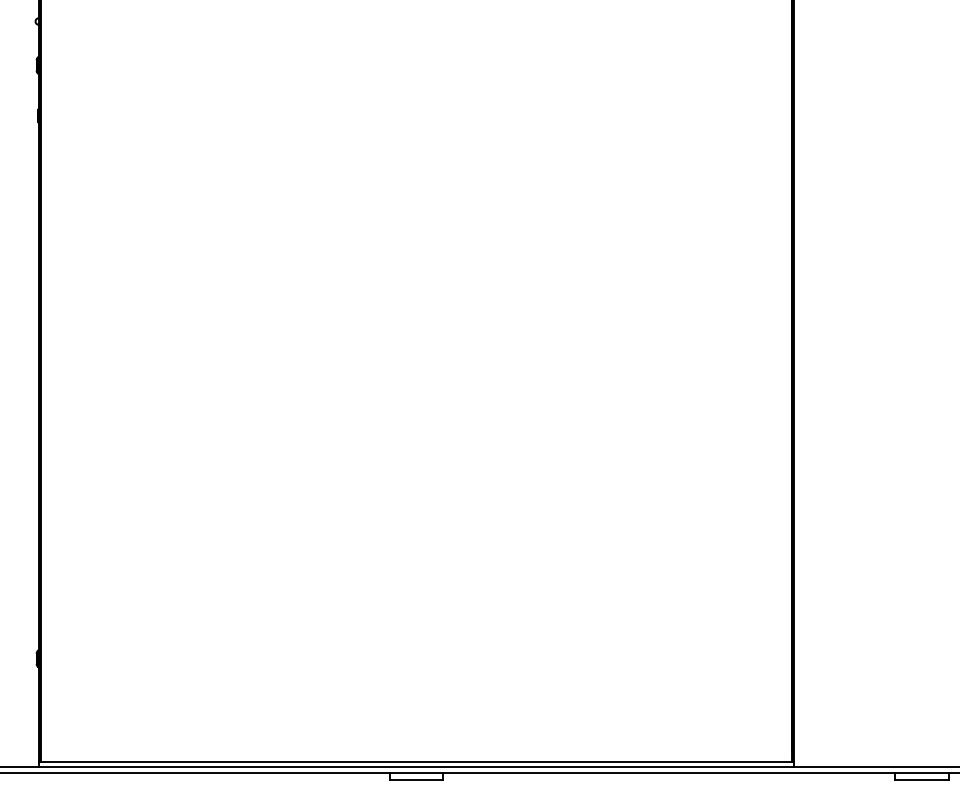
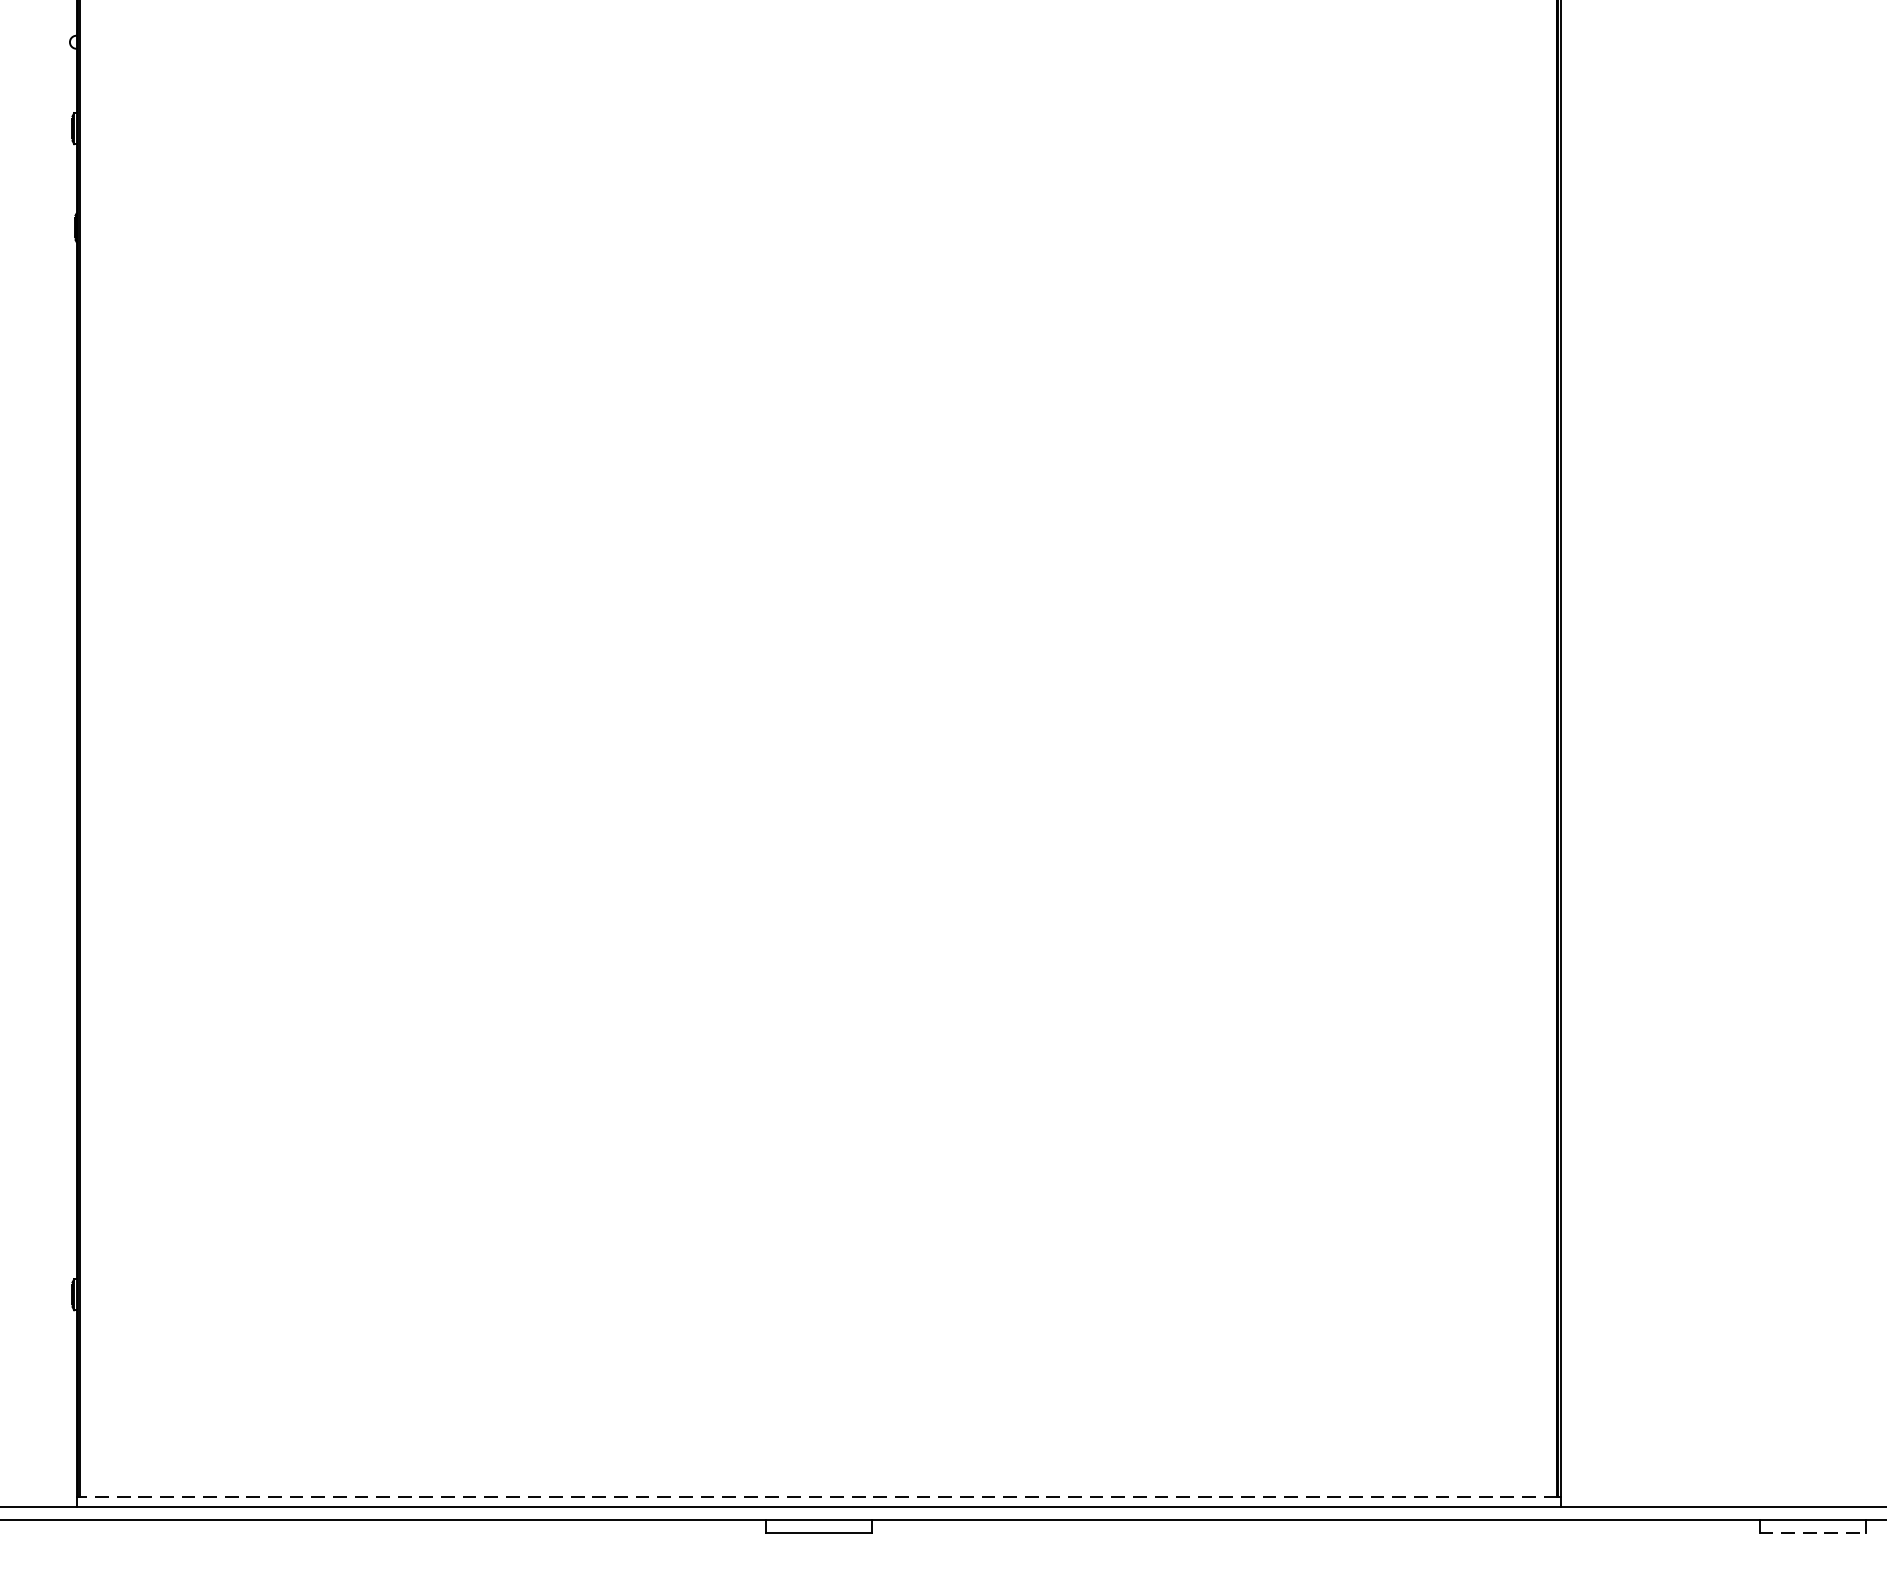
line: (416, 761) -> (818, 1496), solid -> dashed
line: (922, 780) -> (1813, 1533), solid -> dashed

